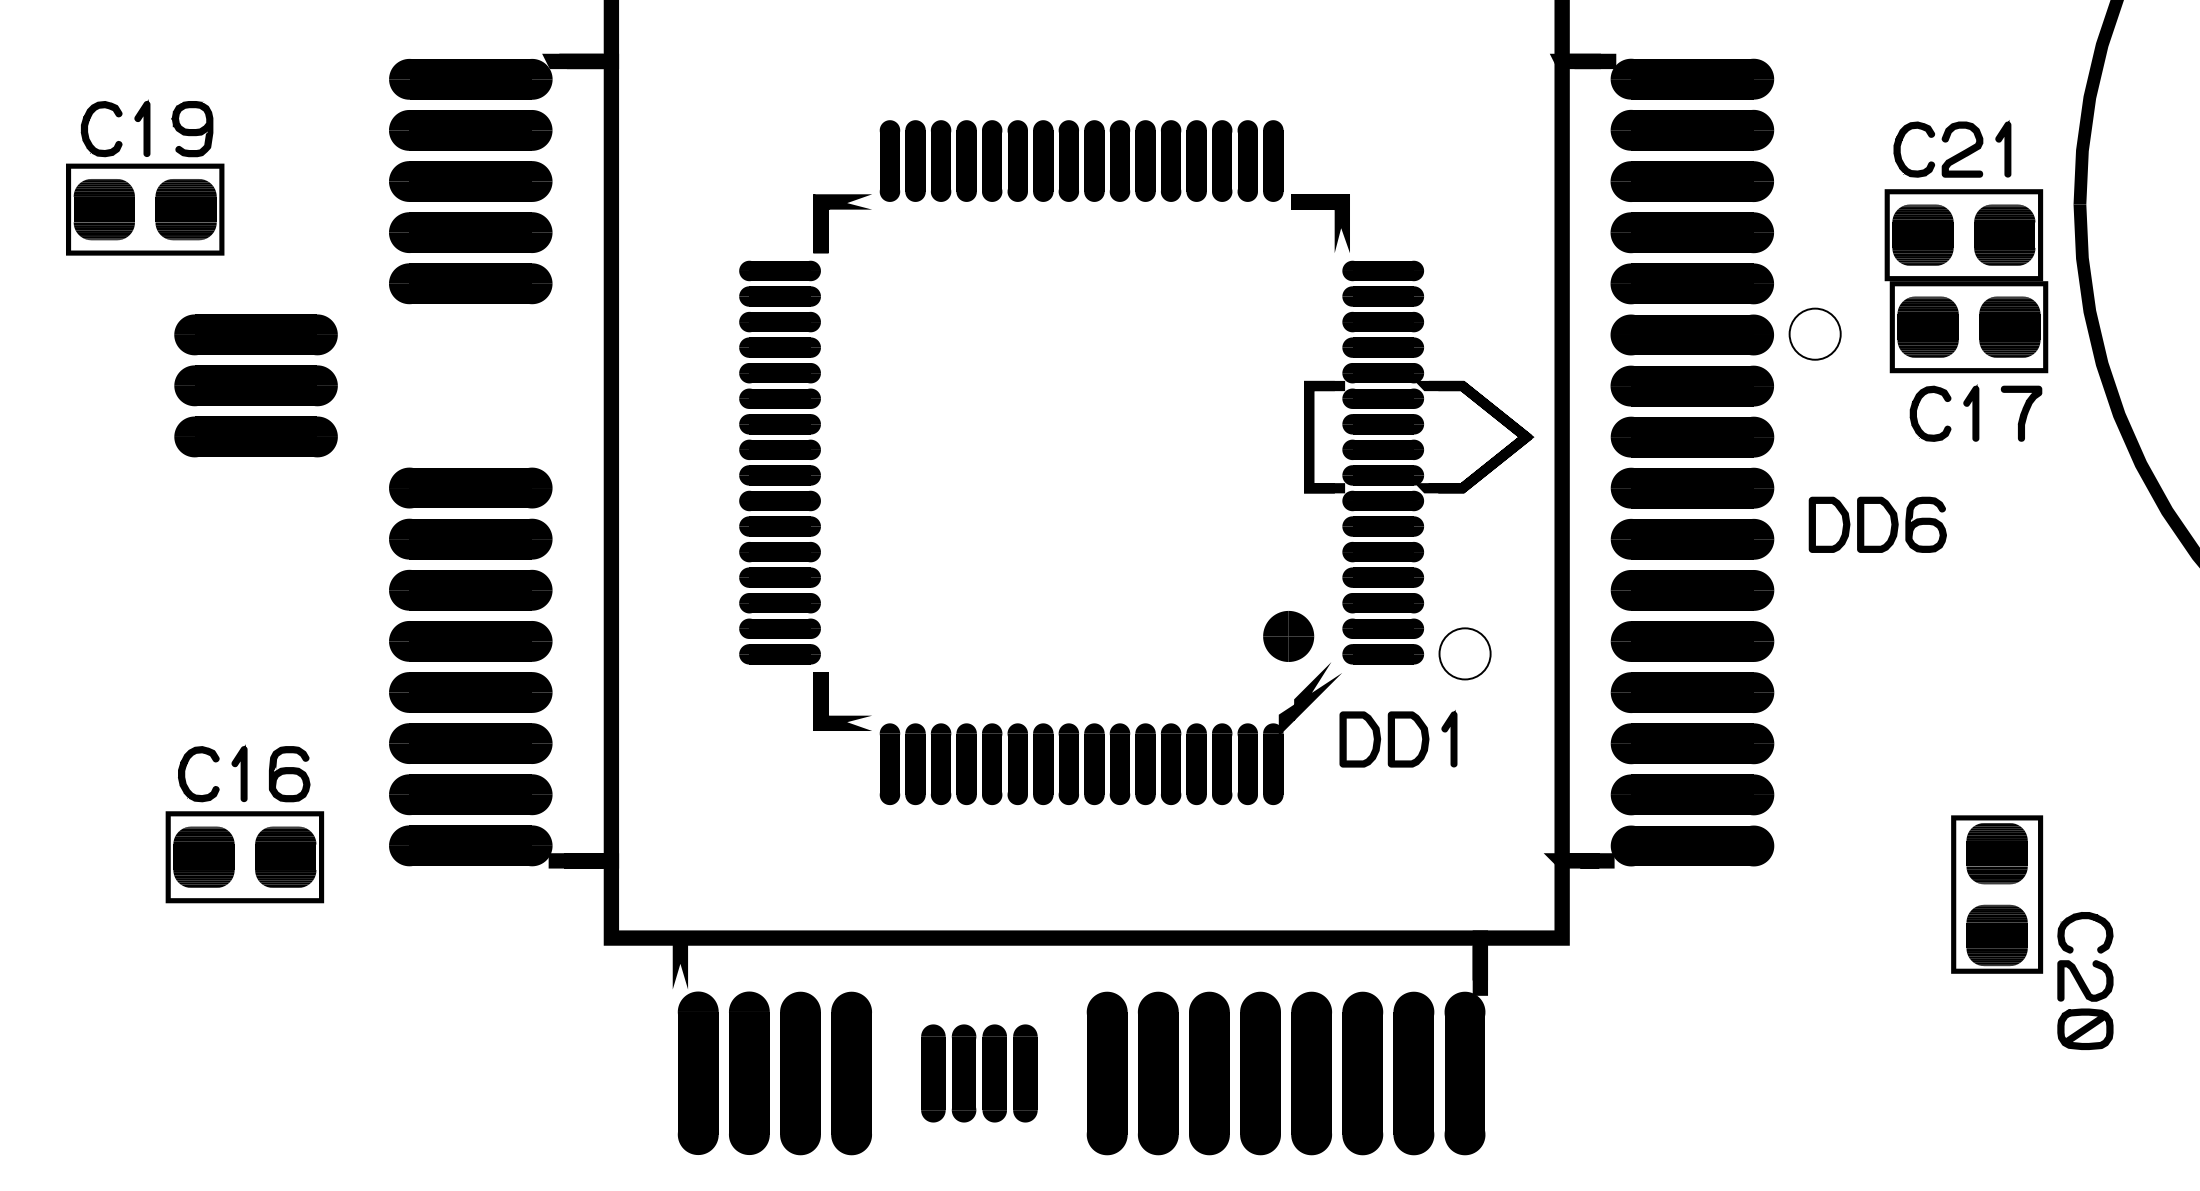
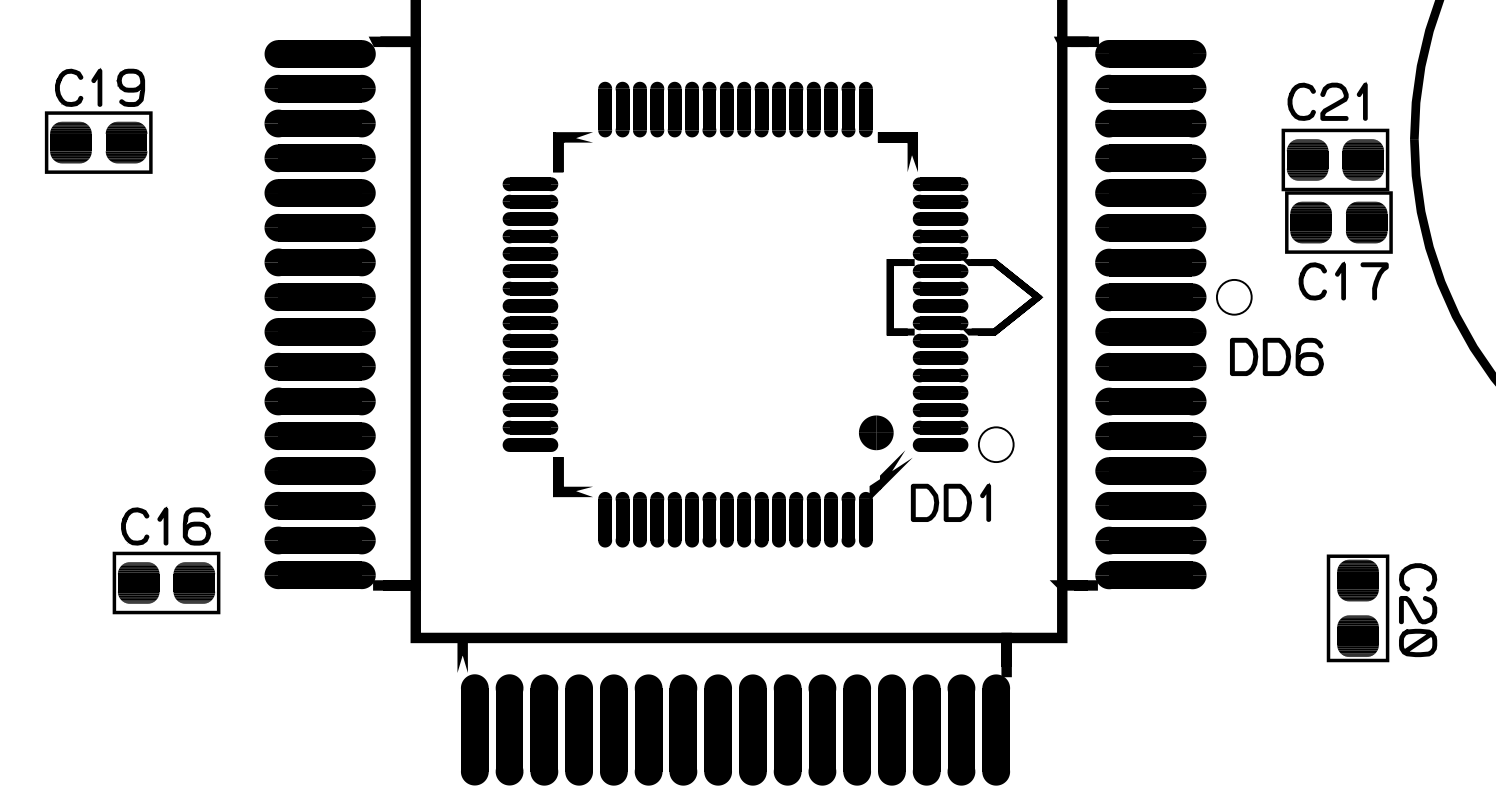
part: (1815, 334) -> (1234, 297), moved
part: (255, 385) -> (319, 262), moved
part: (2086, 981) -> (1418, 610), moved
part: (978, 1072) -> (665, 729), size x1.67

